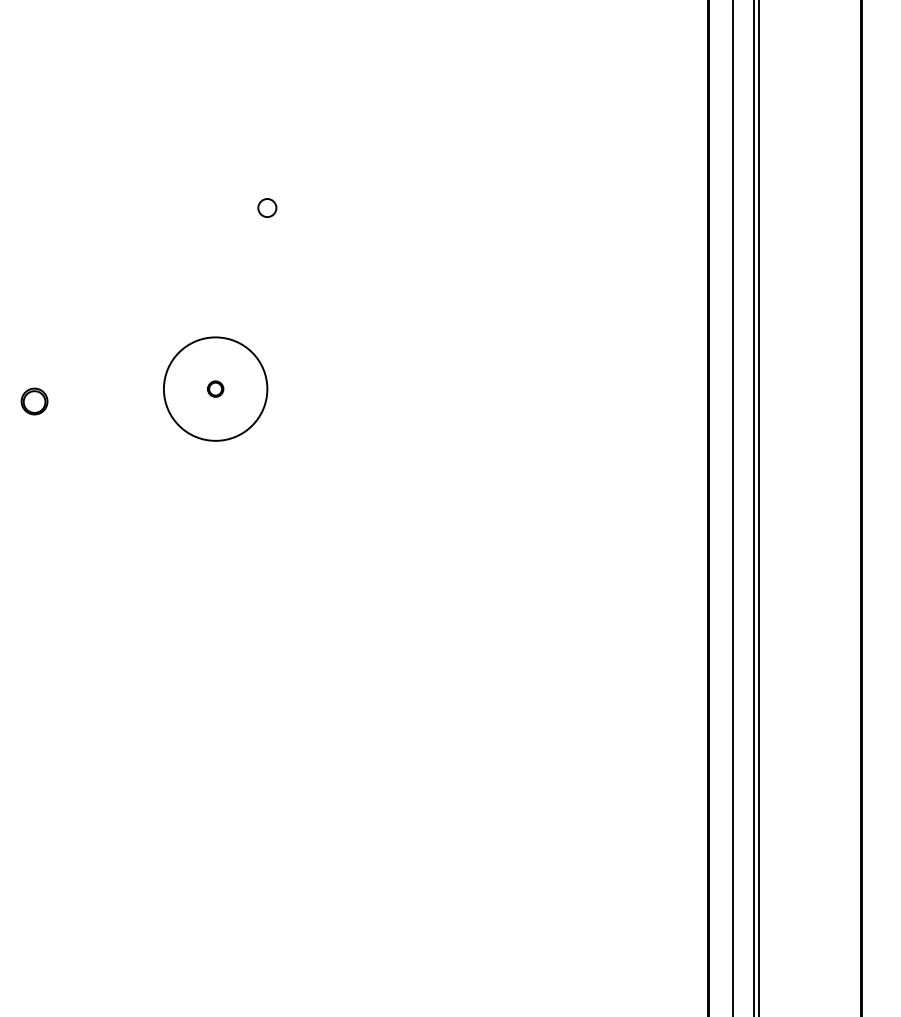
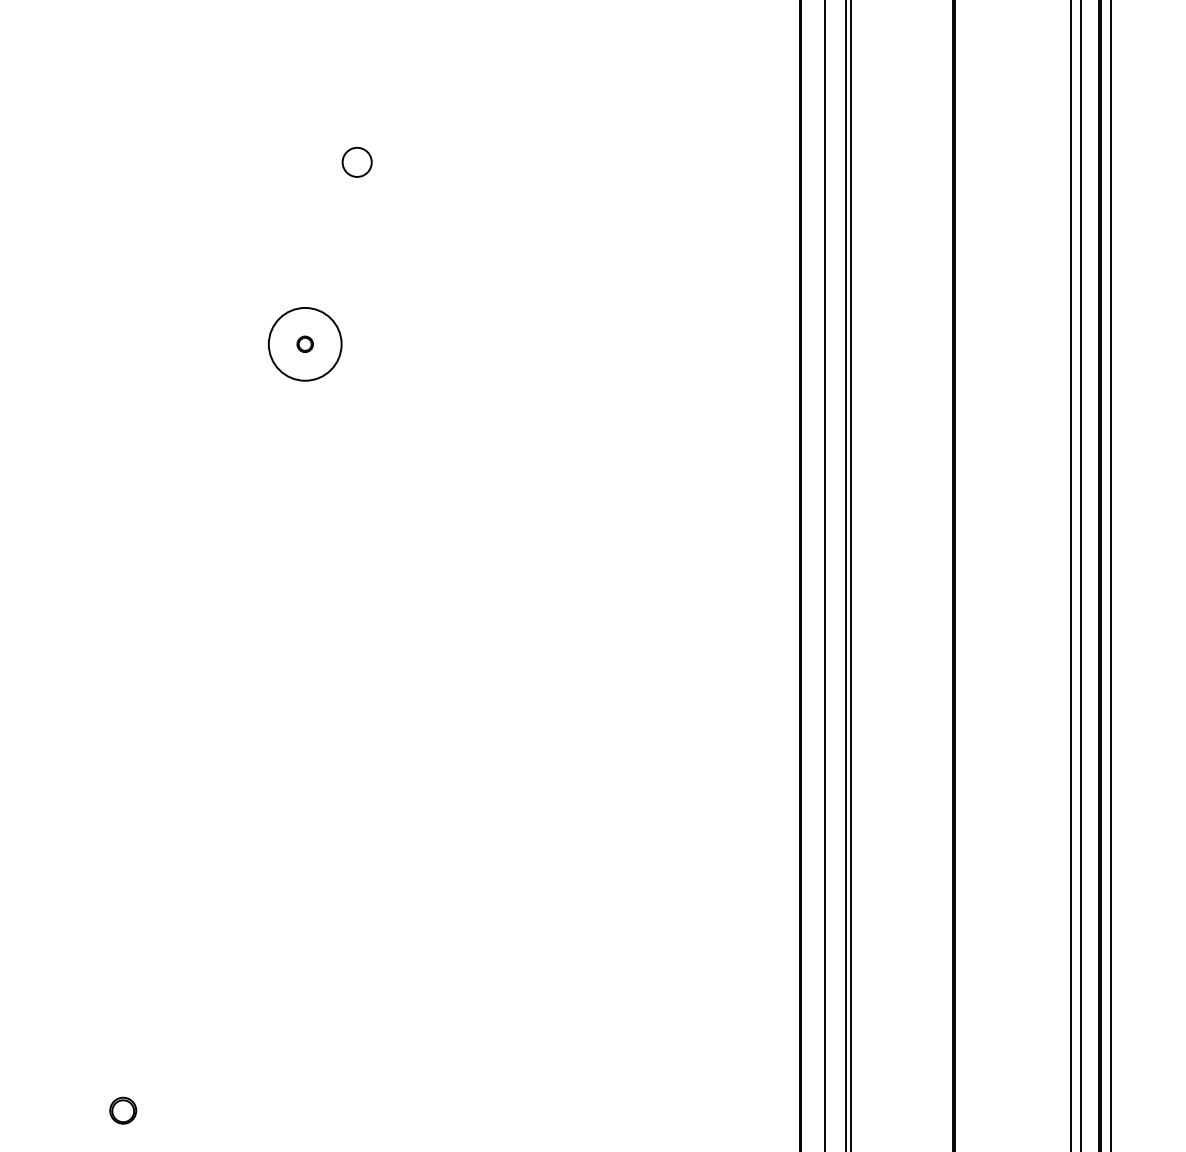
circle: (267, 208) -> (357, 162), size x1.6
circle: (215, 389) -> (305, 344), size x0.7
part: (34, 401) -> (123, 356), removed

